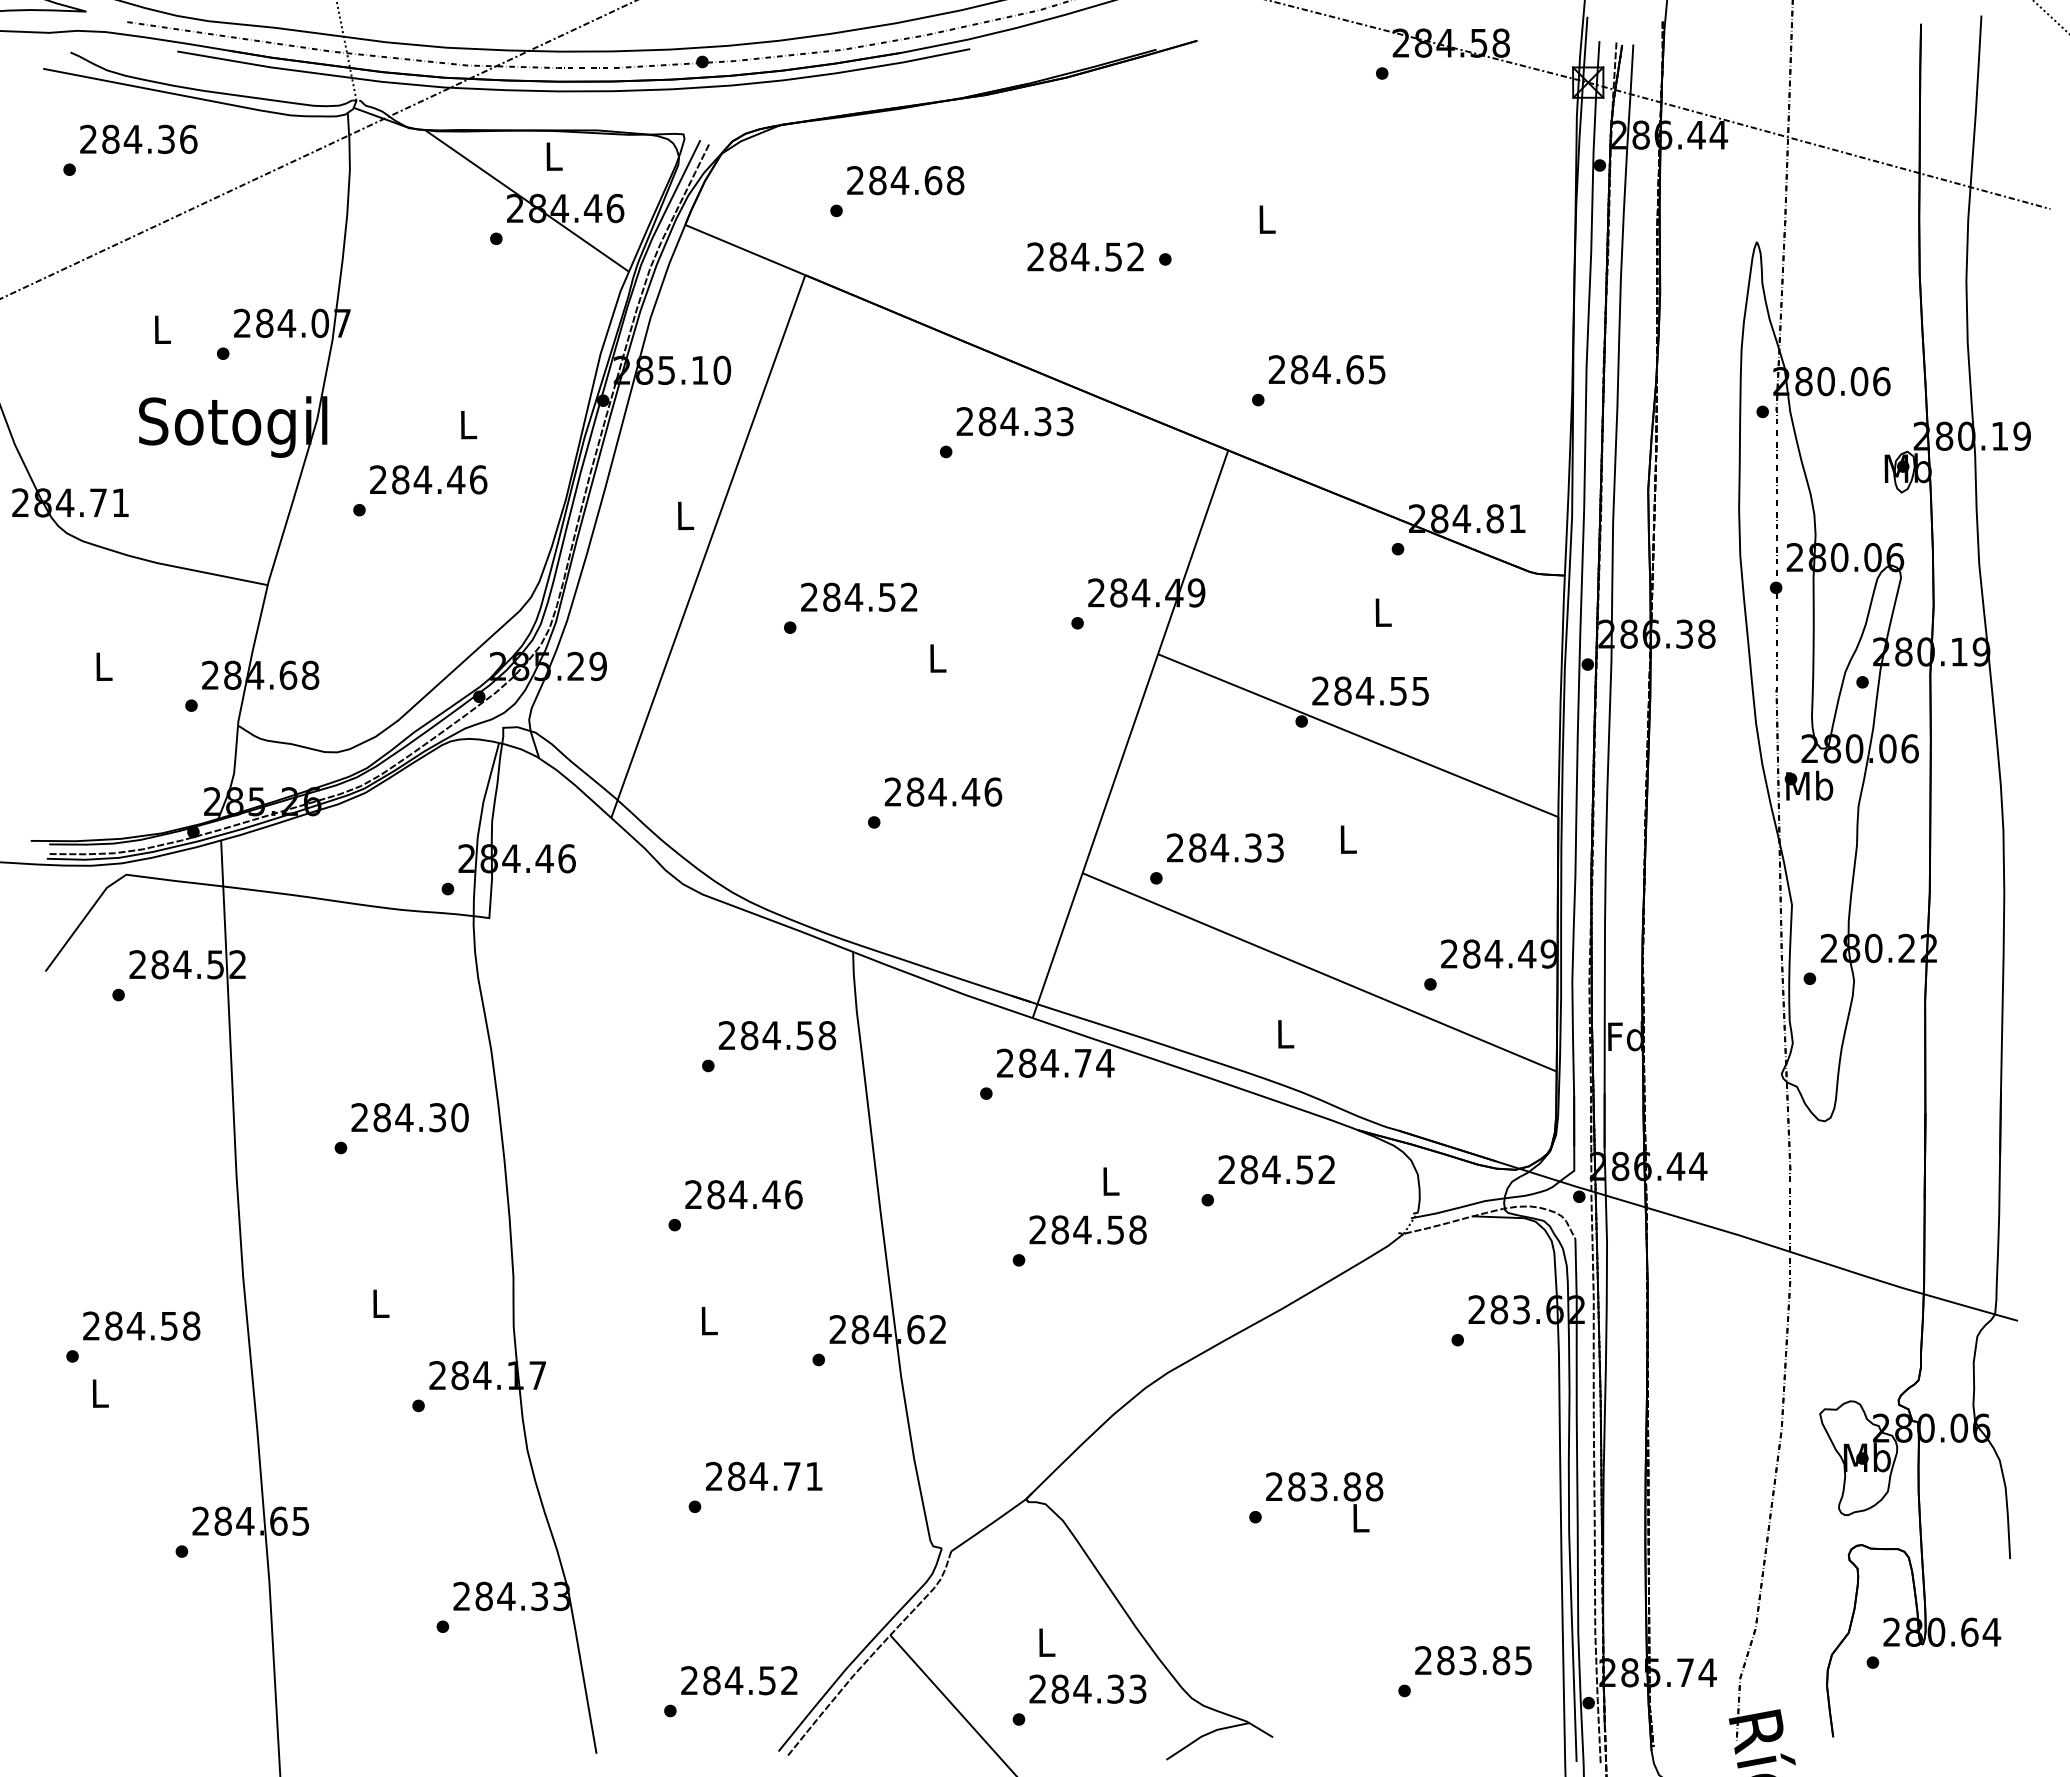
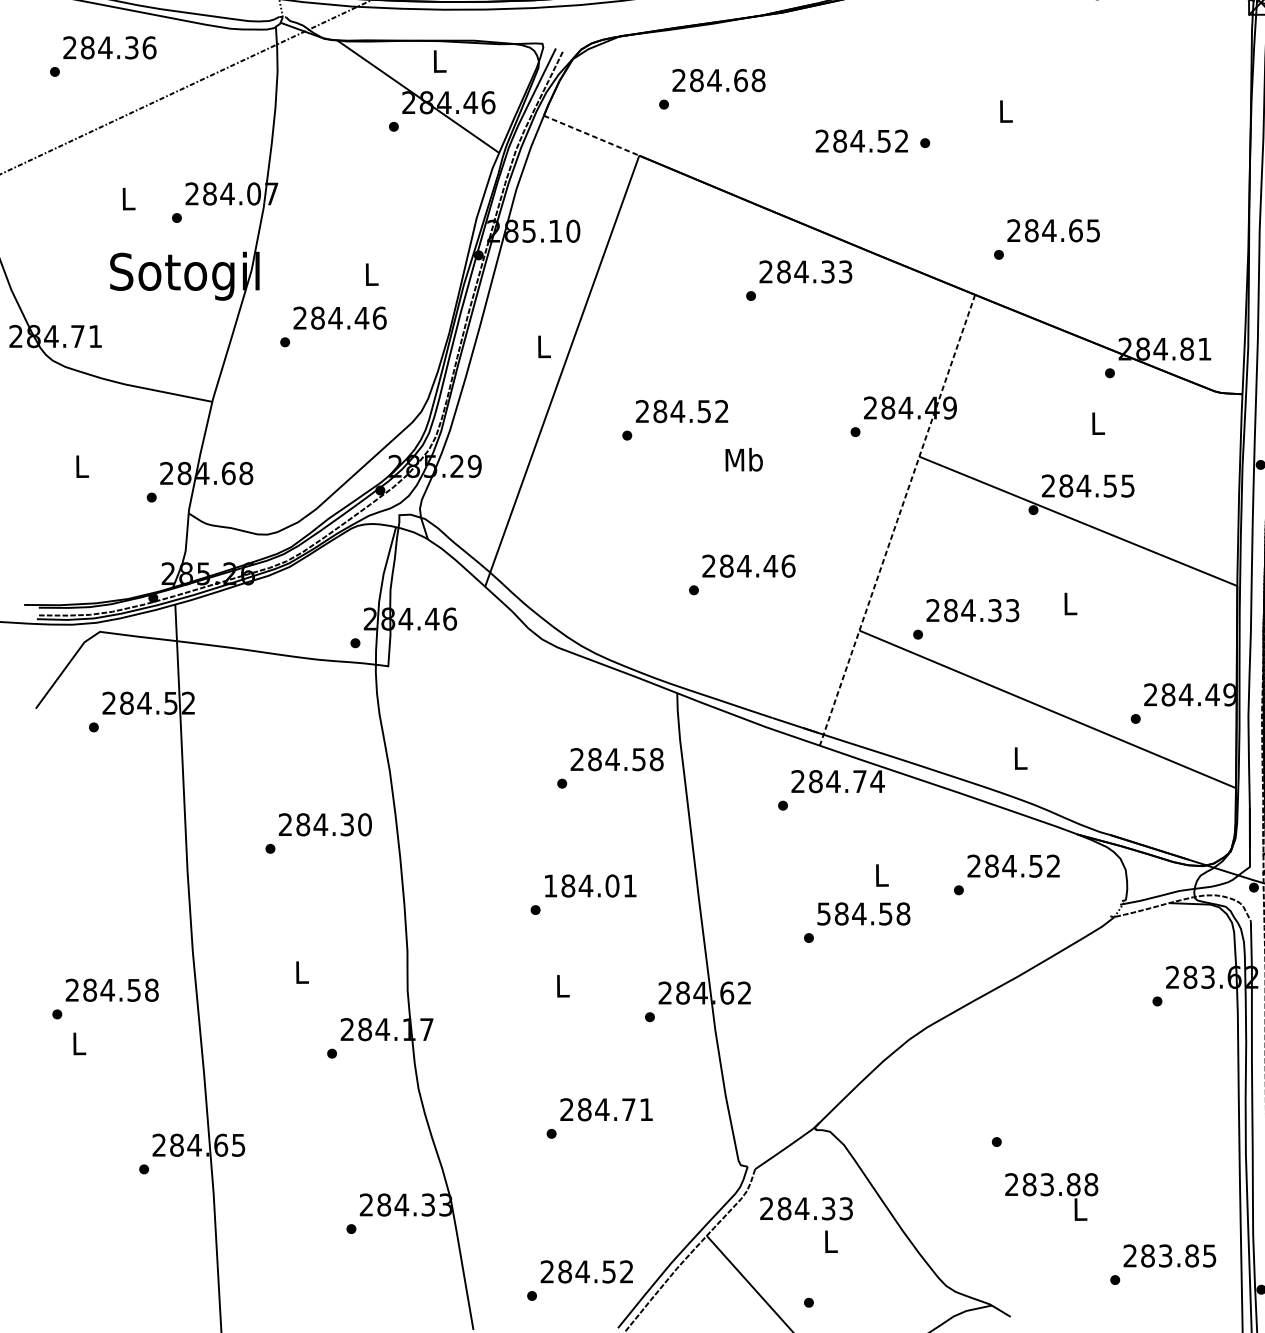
line: (745, 250) -> (591, 136), solid -> dashed
text: (937, 657) -> (744, 459), L -> Mb
line: (1130, 734) -> (897, 520), solid -> dashed
text: (743, 1194) -> (590, 885), 284.46 -> 184.01
text: (1037, 1229) -> (823, 913), 284.58 -> 584.58
text: (1324, 1502) -> (1051, 1197), moved
text: (1087, 1688) -> (806, 1208), moved

